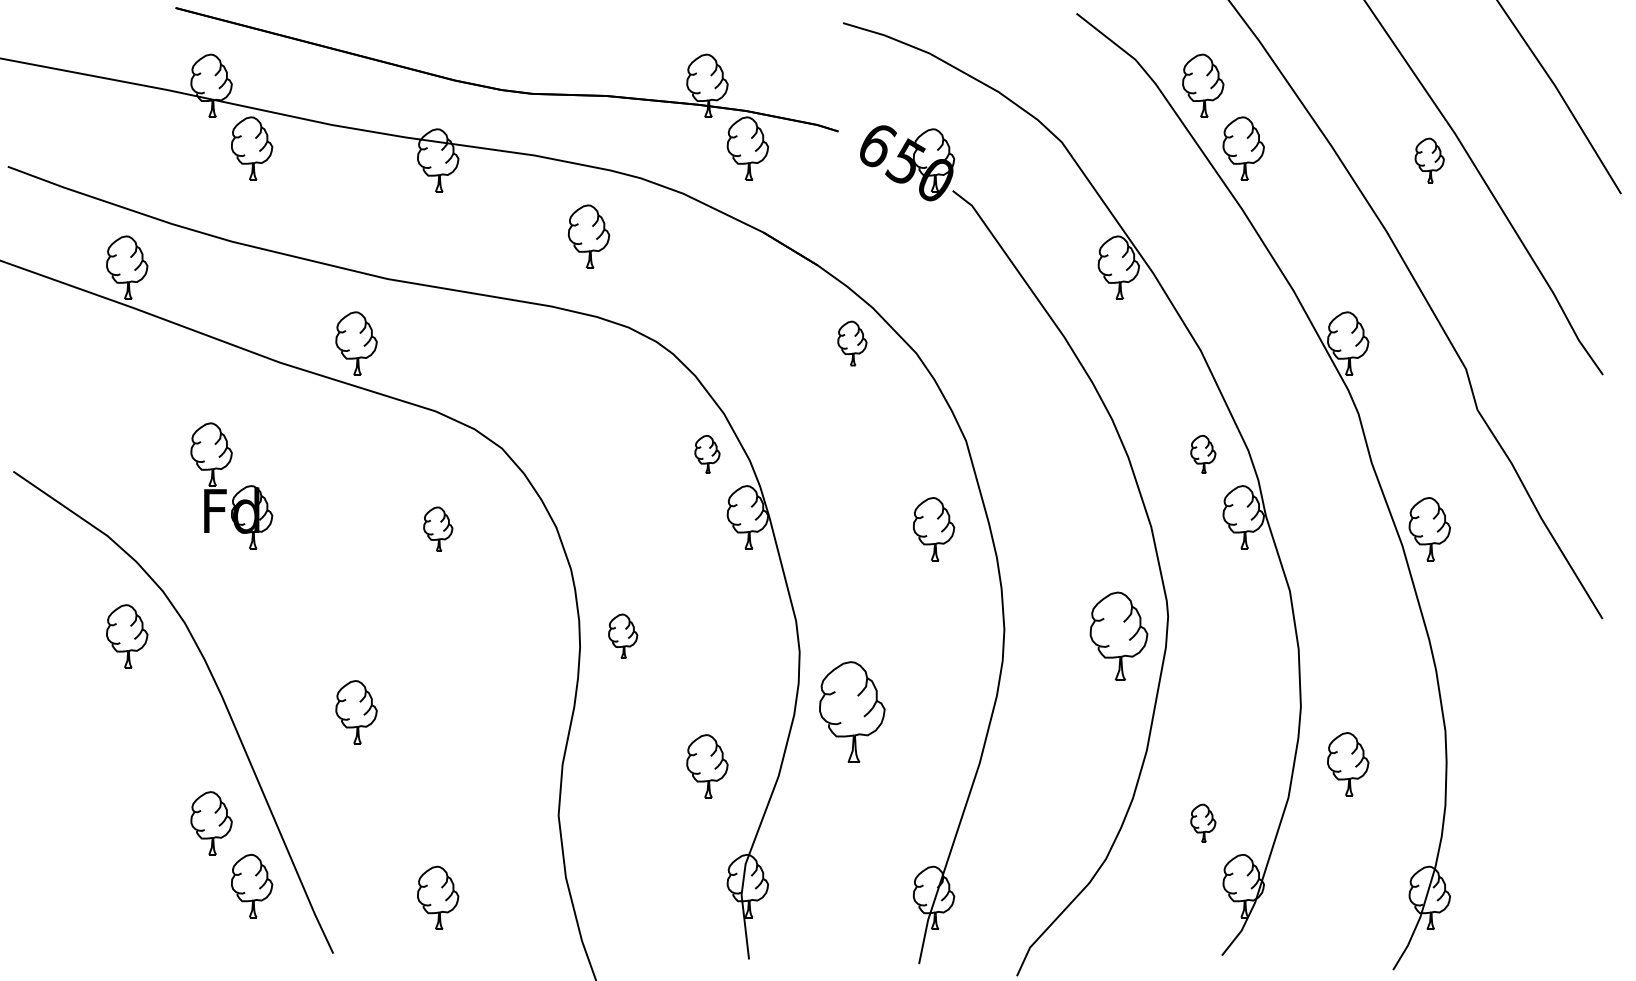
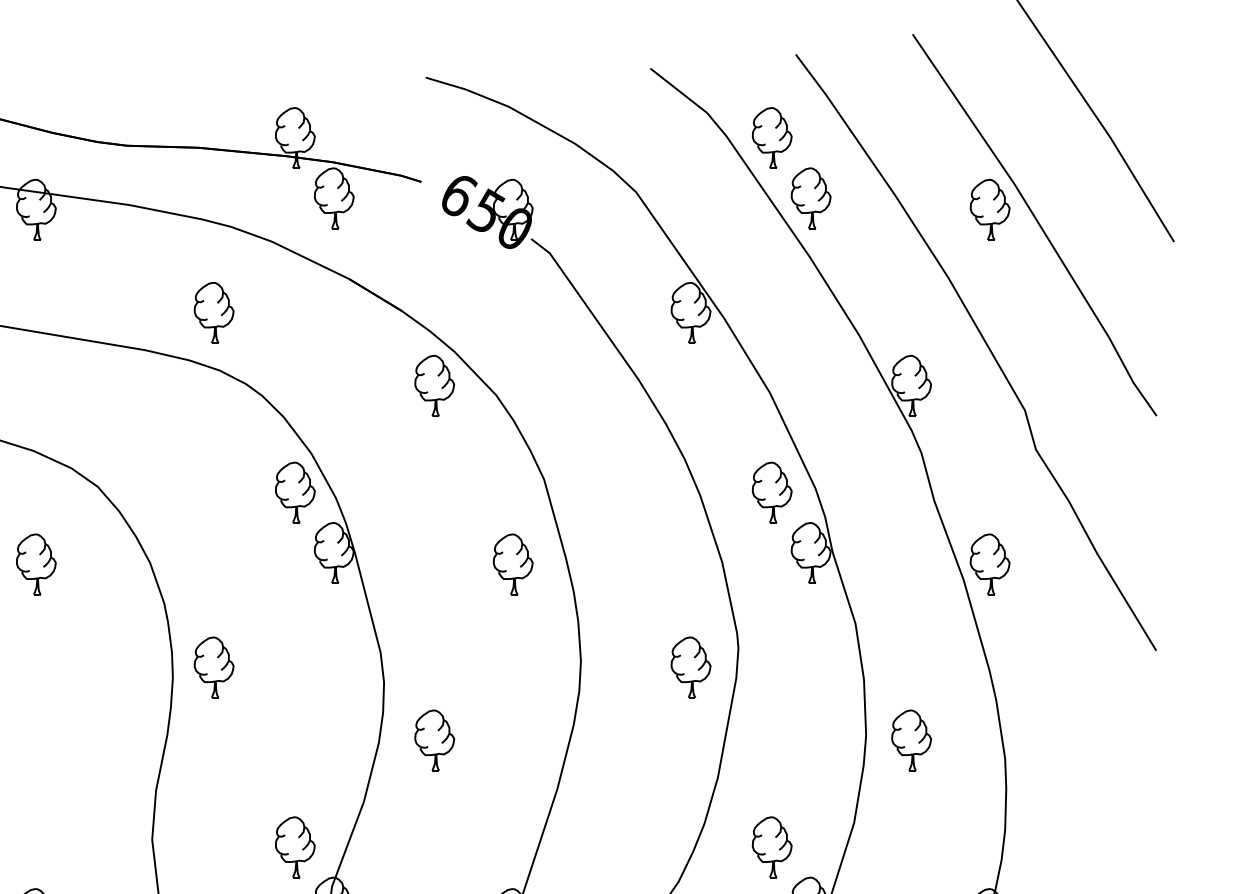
part: (1429, 160) -> (989, 209), size x1.43
part: (589, 236) -> (214, 312), moved
part: (852, 343) -> (434, 385), size x1.43
part: (707, 454) -> (295, 492), size x1.67
part: (1203, 454) -> (772, 492), size x1.67
part: (438, 529) -> (36, 564), size x1.43
part: (623, 636) -> (214, 667), size x1.43
part: (1118, 636) -> (690, 667), size x0.71
part: (852, 712) -> (434, 740), size x0.62
part: (1348, 764) -> (911, 740), moved
part: (707, 766) -> (295, 847), moved
part: (1203, 823) -> (772, 847), size x1.67

